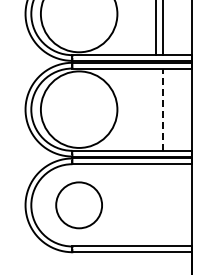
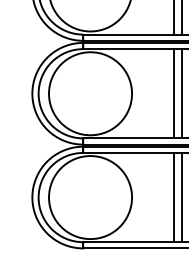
line: (155, 109) -> (173, 93), added
line: (163, 109) -> (182, 93), dashed -> solid
circle: (78, 205) -> (89, 197), size x1.67
line: (155, 205) -> (173, 197), added
line: (163, 205) -> (182, 197), added

